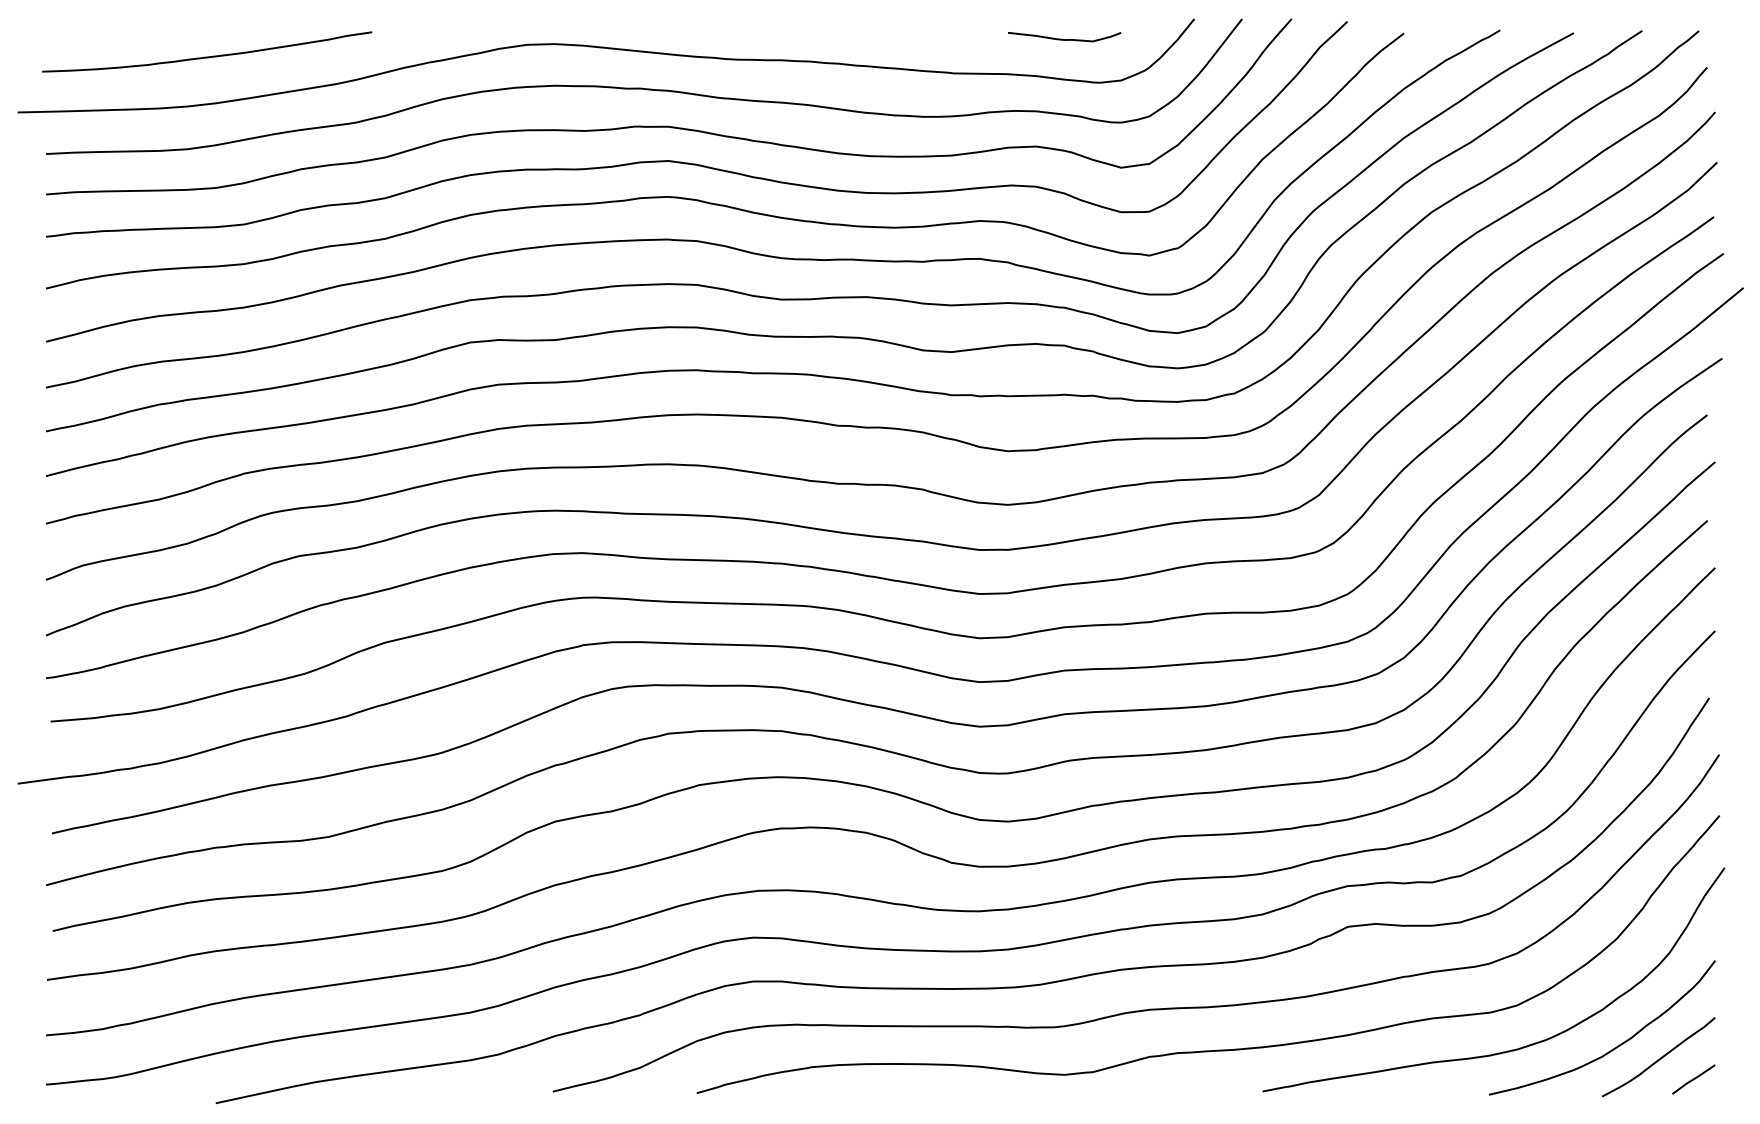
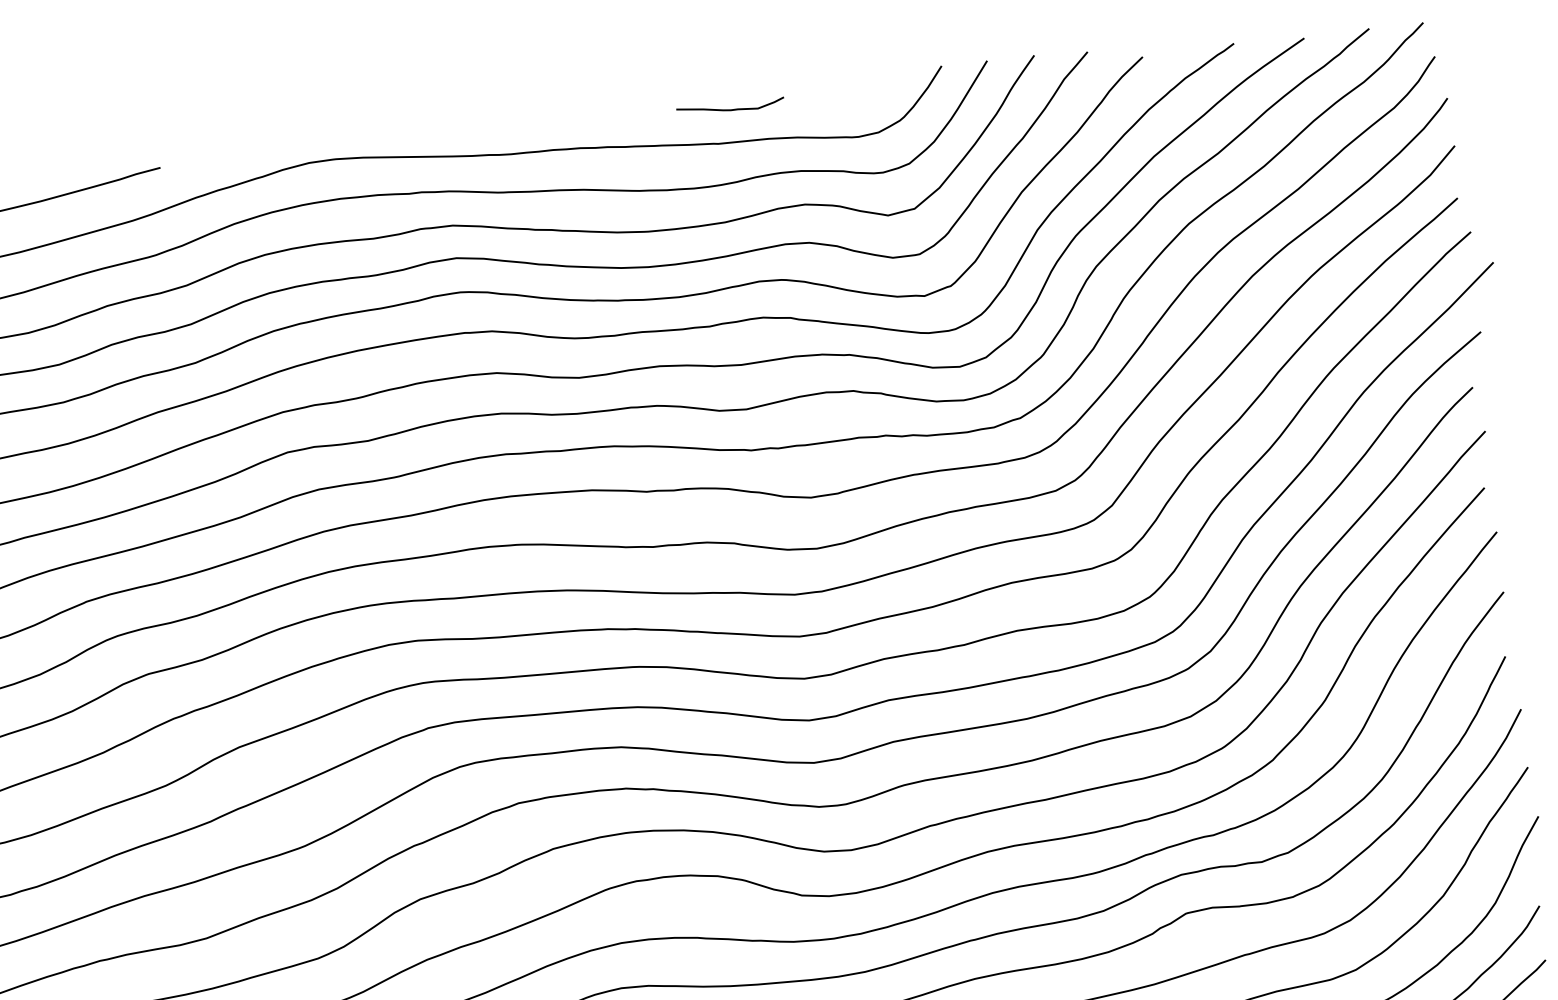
curve: (1064, 39) -> (730, 109), moved

